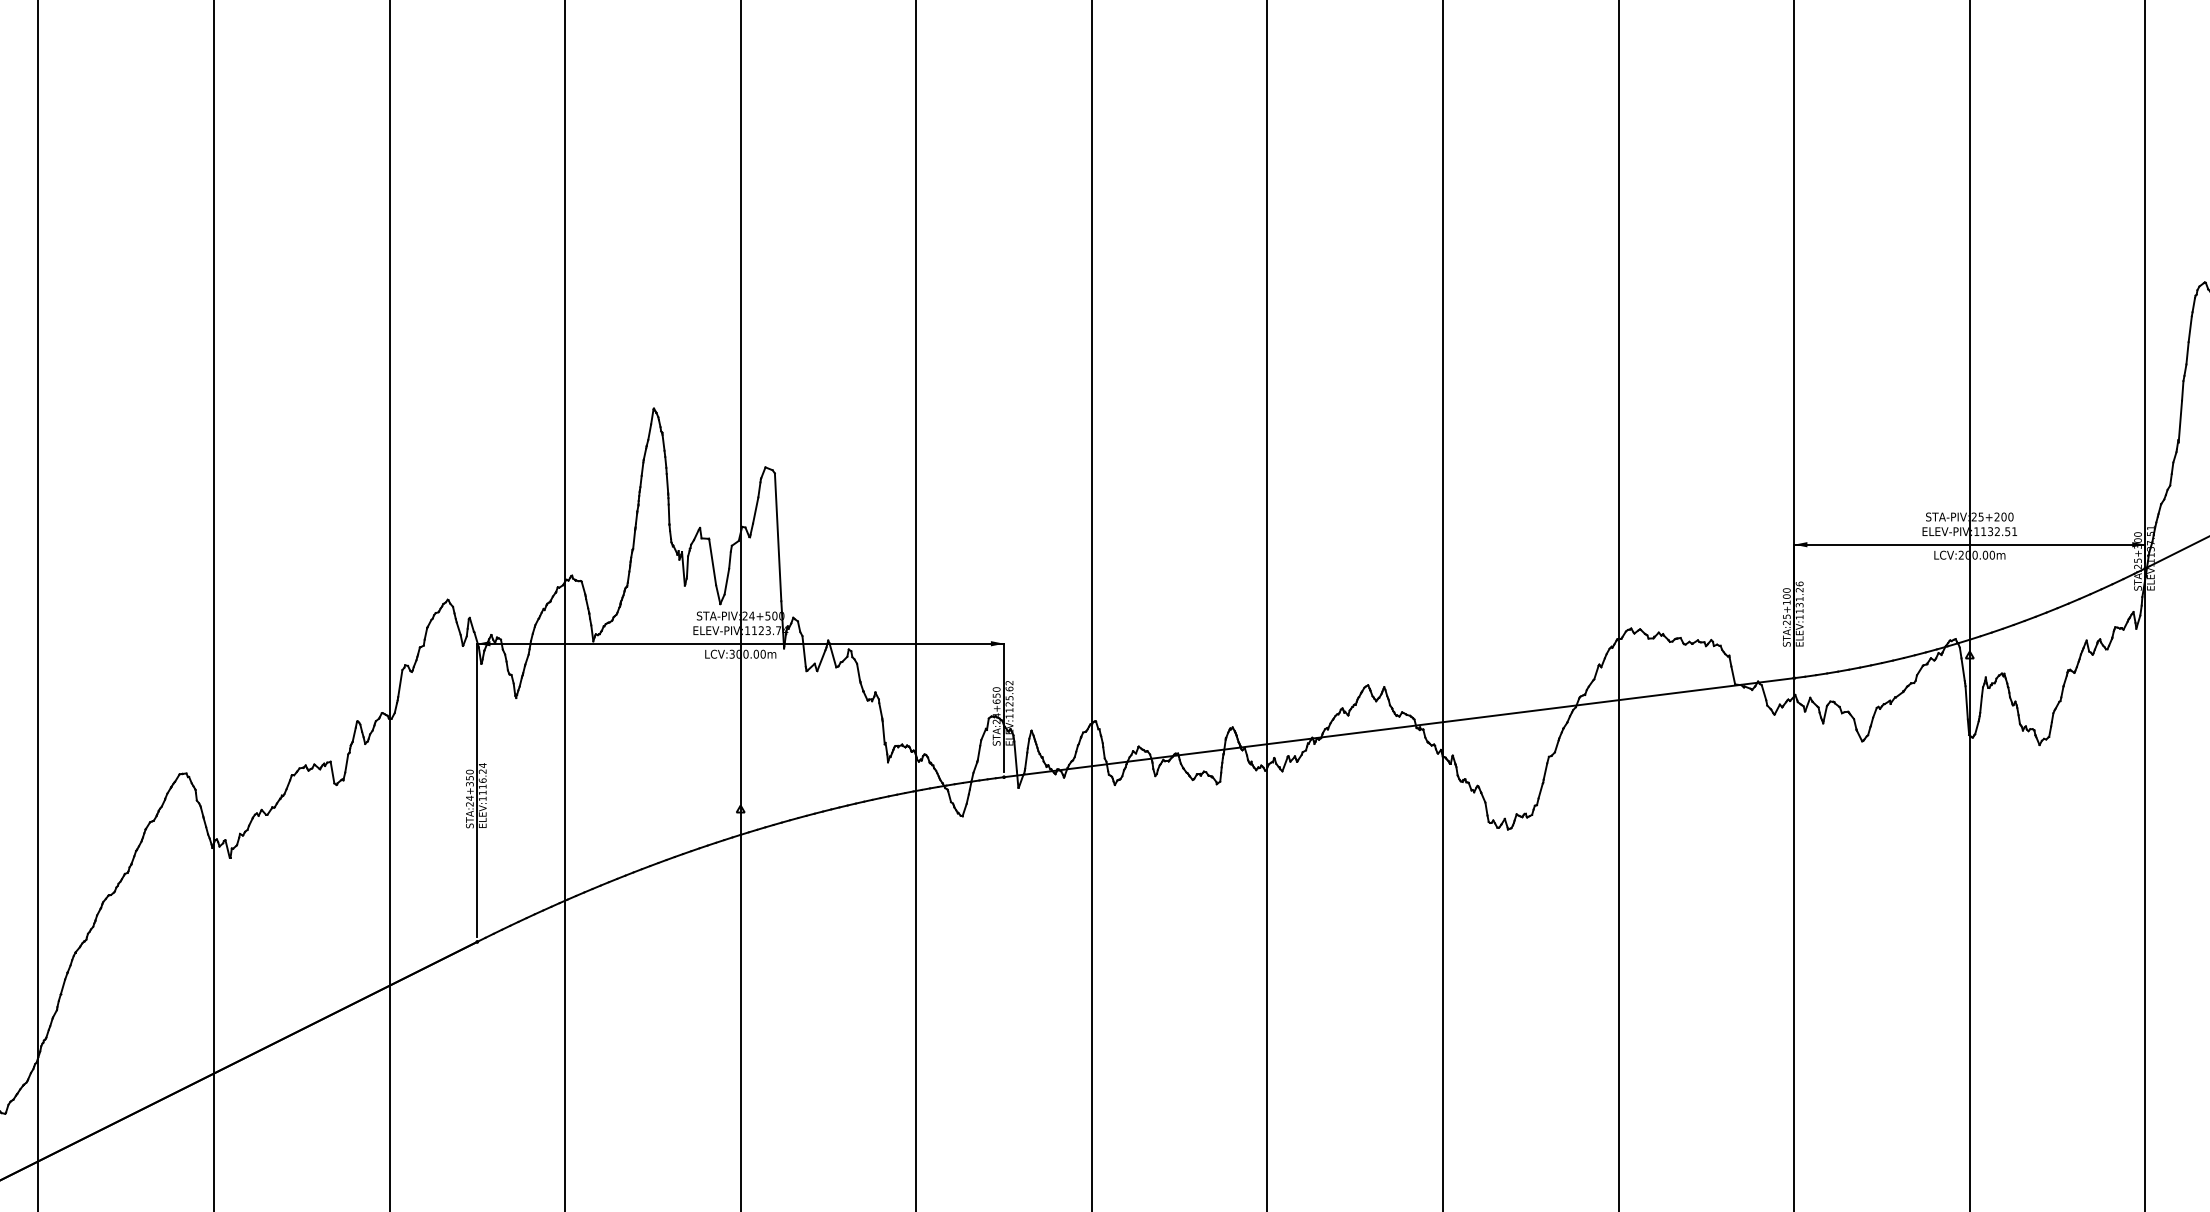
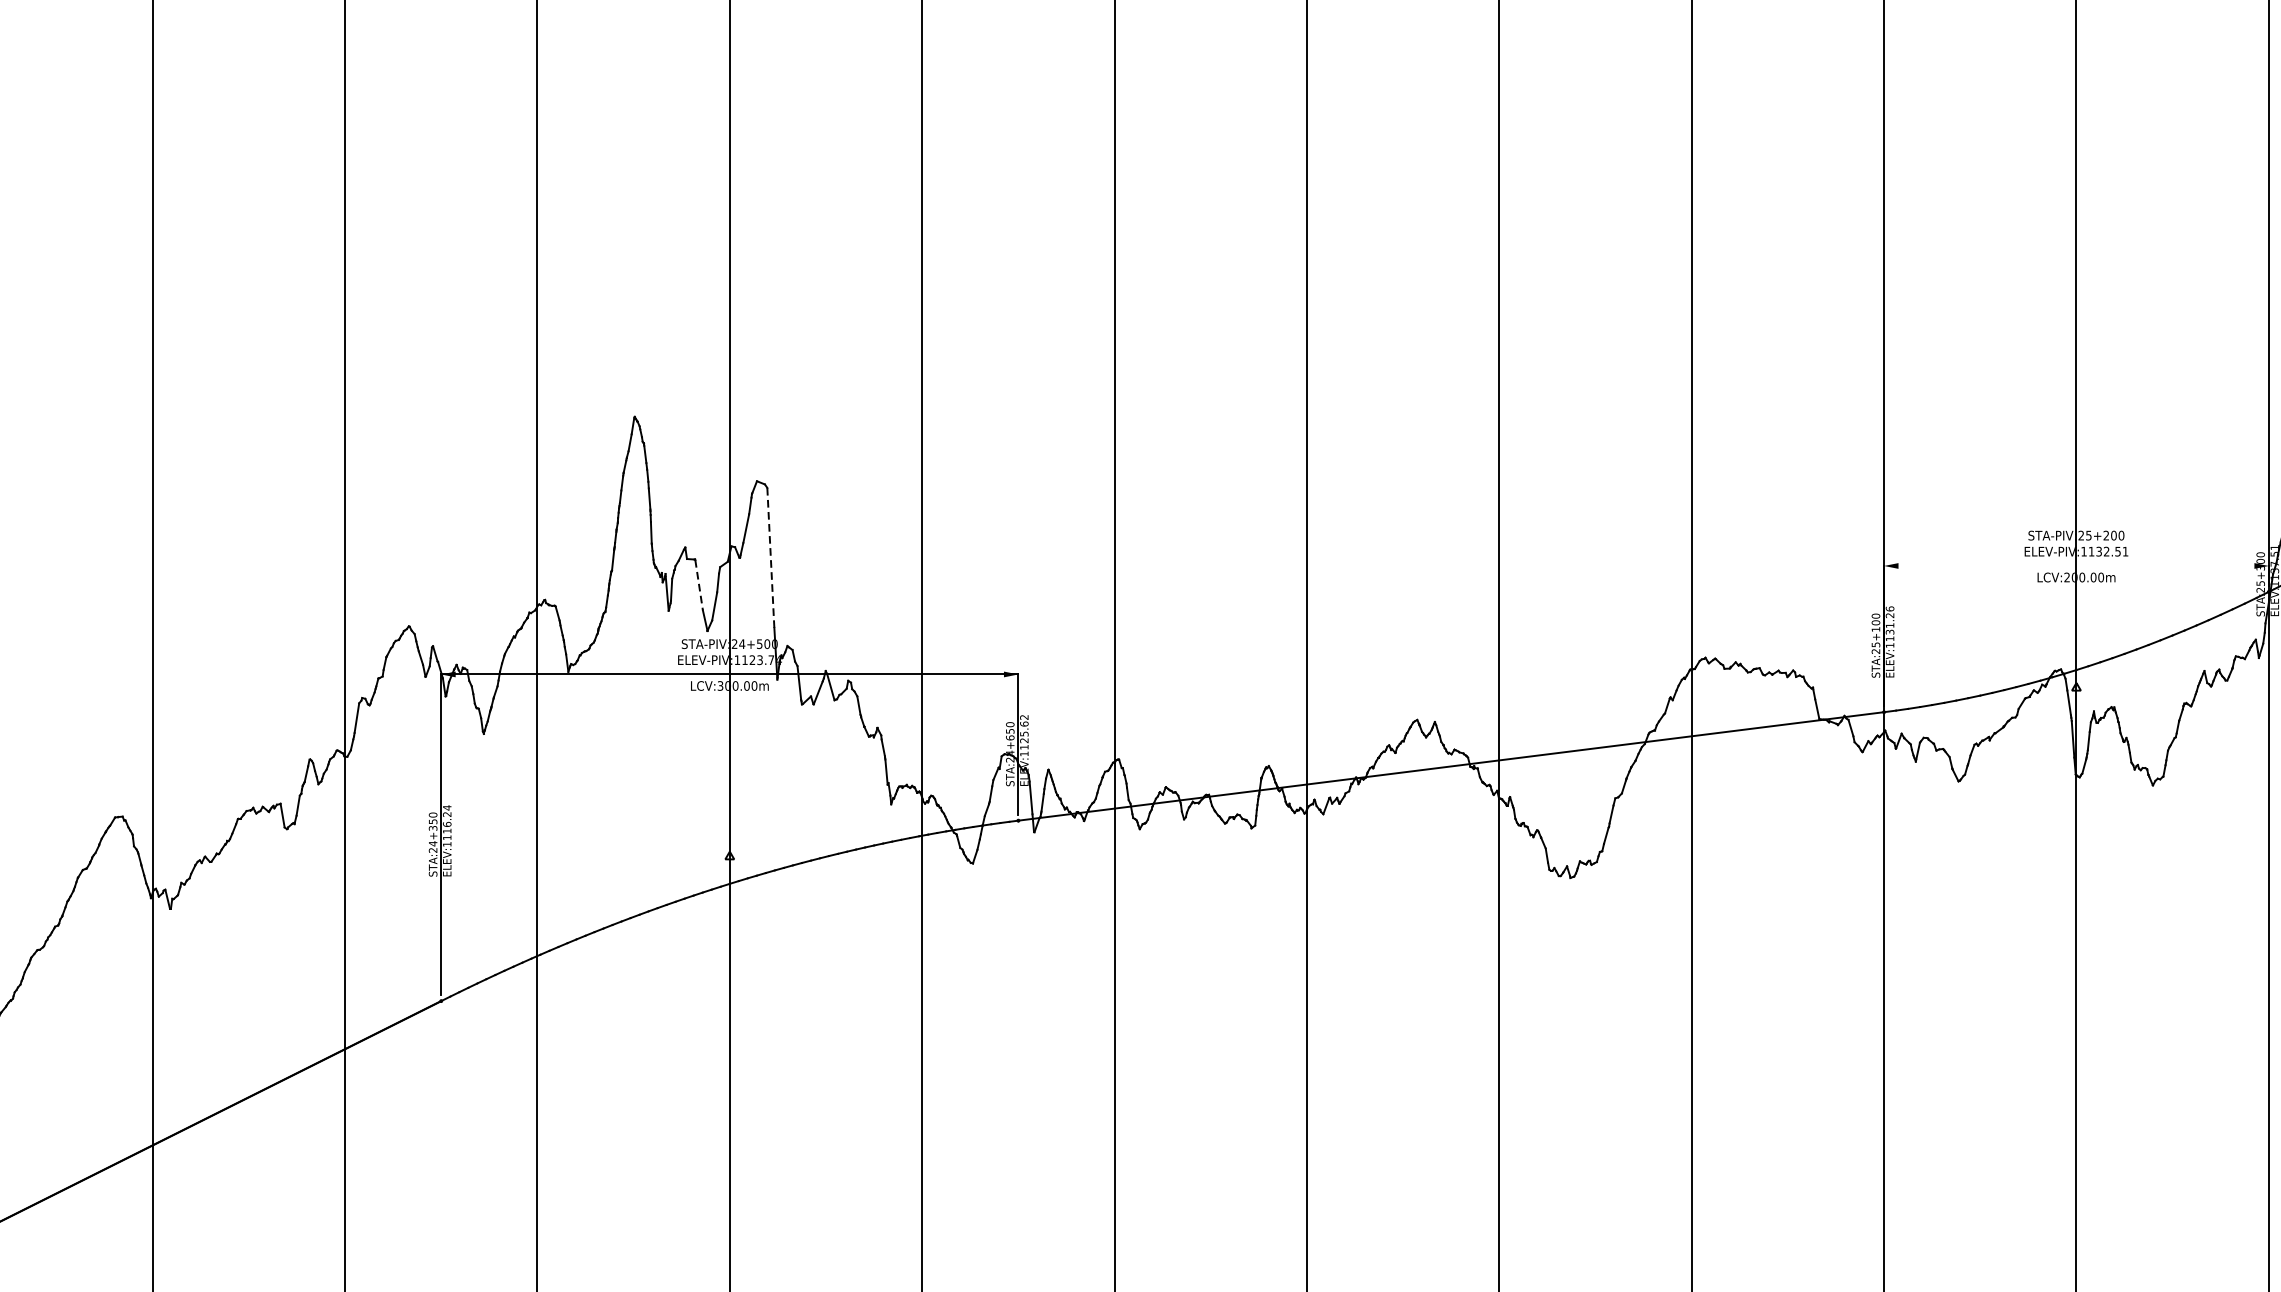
line: (778, 537) -> (771, 558), solid -> dashed
line: (1969, 544) -> (2076, 565), removed
line: (712, 562) -> (698, 585), solid -> dashed

